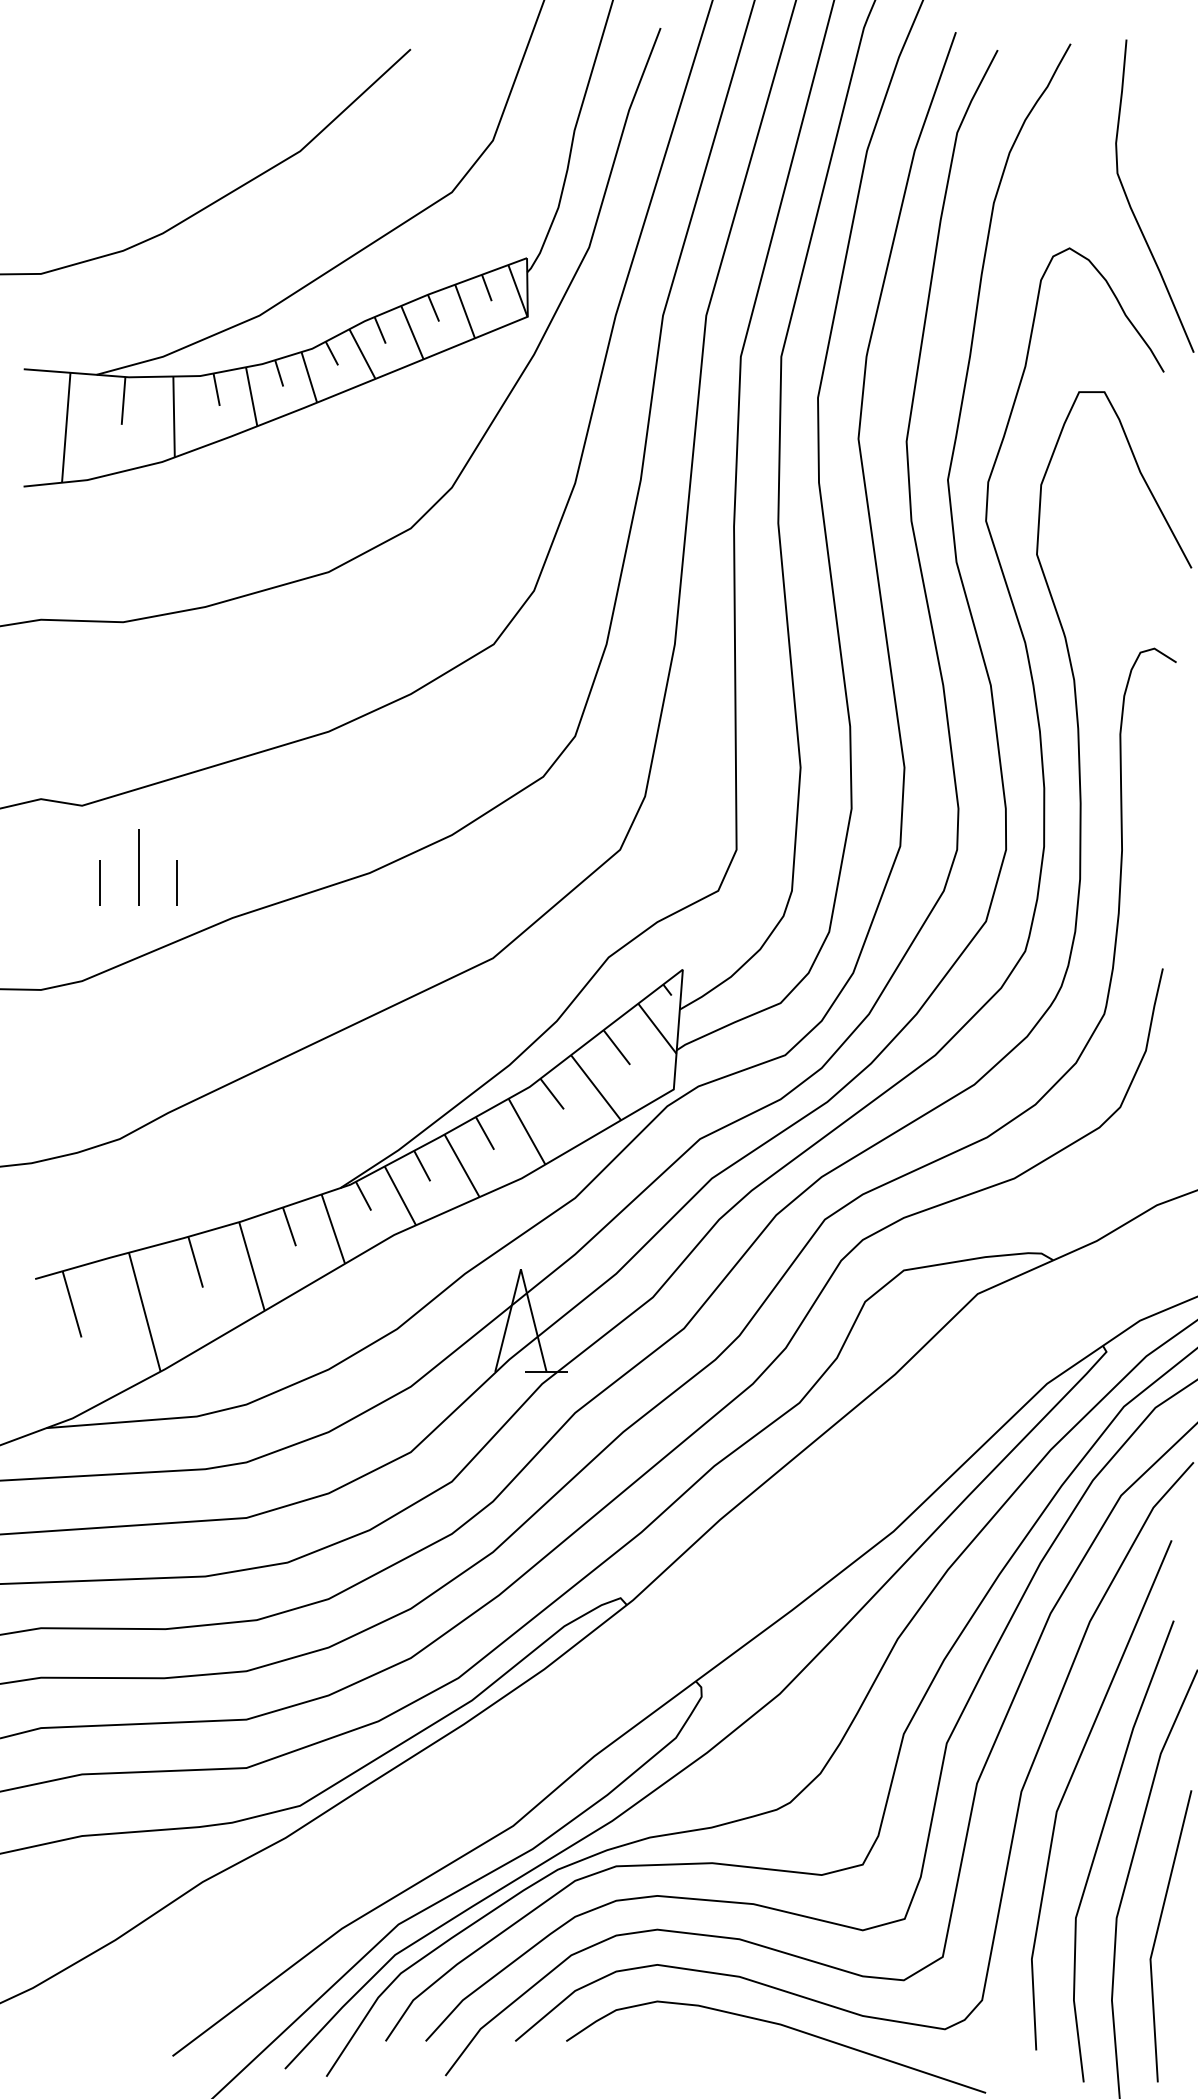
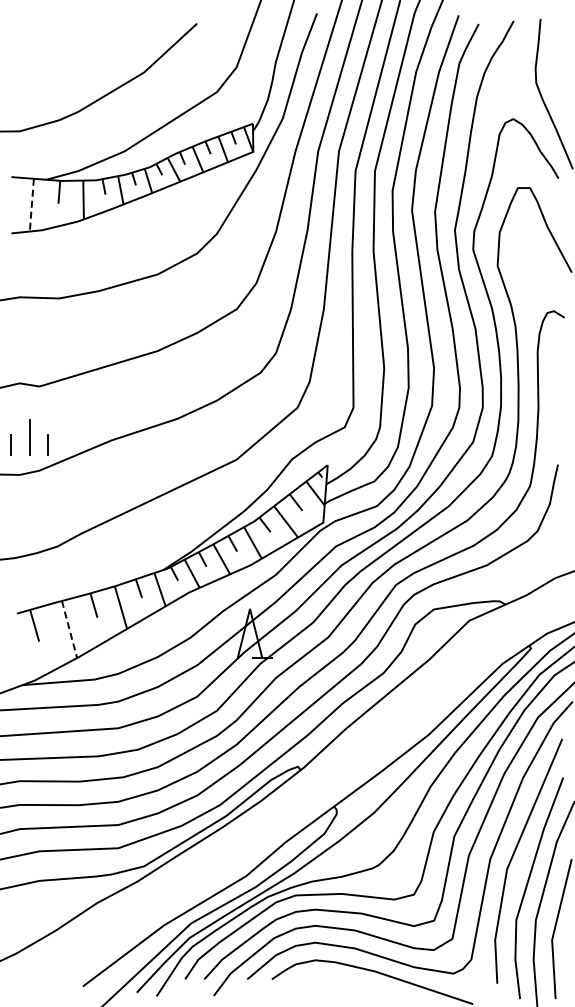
line: (65, 428) -> (31, 205), solid -> dashed
part: (138, 868) -> (29, 437), moved
line: (144, 1312) -> (69, 629), solid -> dashed

